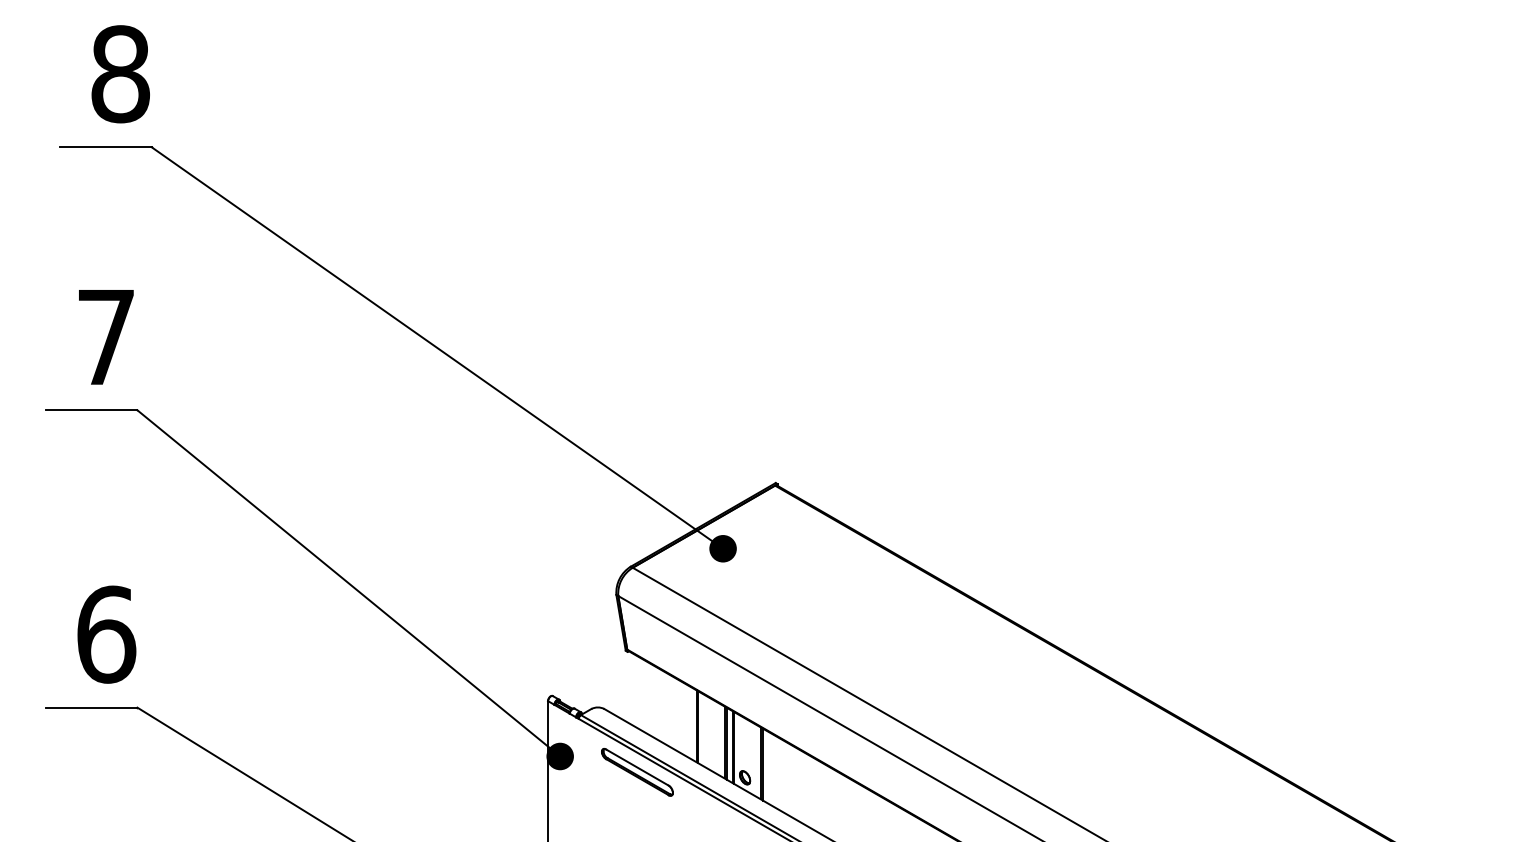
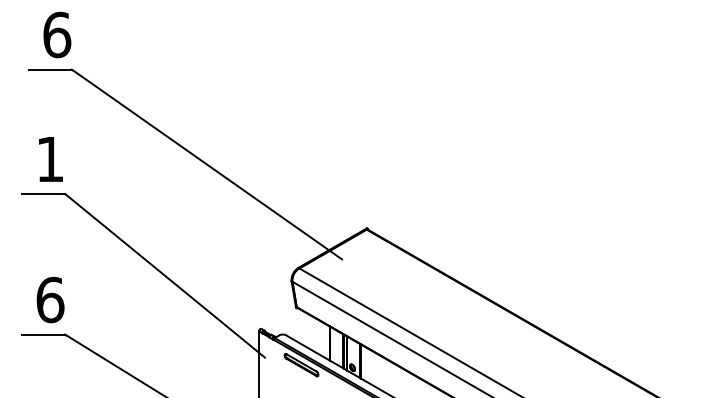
text: (121, 73) -> (57, 34), 8 -> 6
text: (106, 337) -> (50, 159), 7 -> 1
fill: (721, 546) -> (341, 258), removed
fill: (559, 756) -> (264, 357), removed

